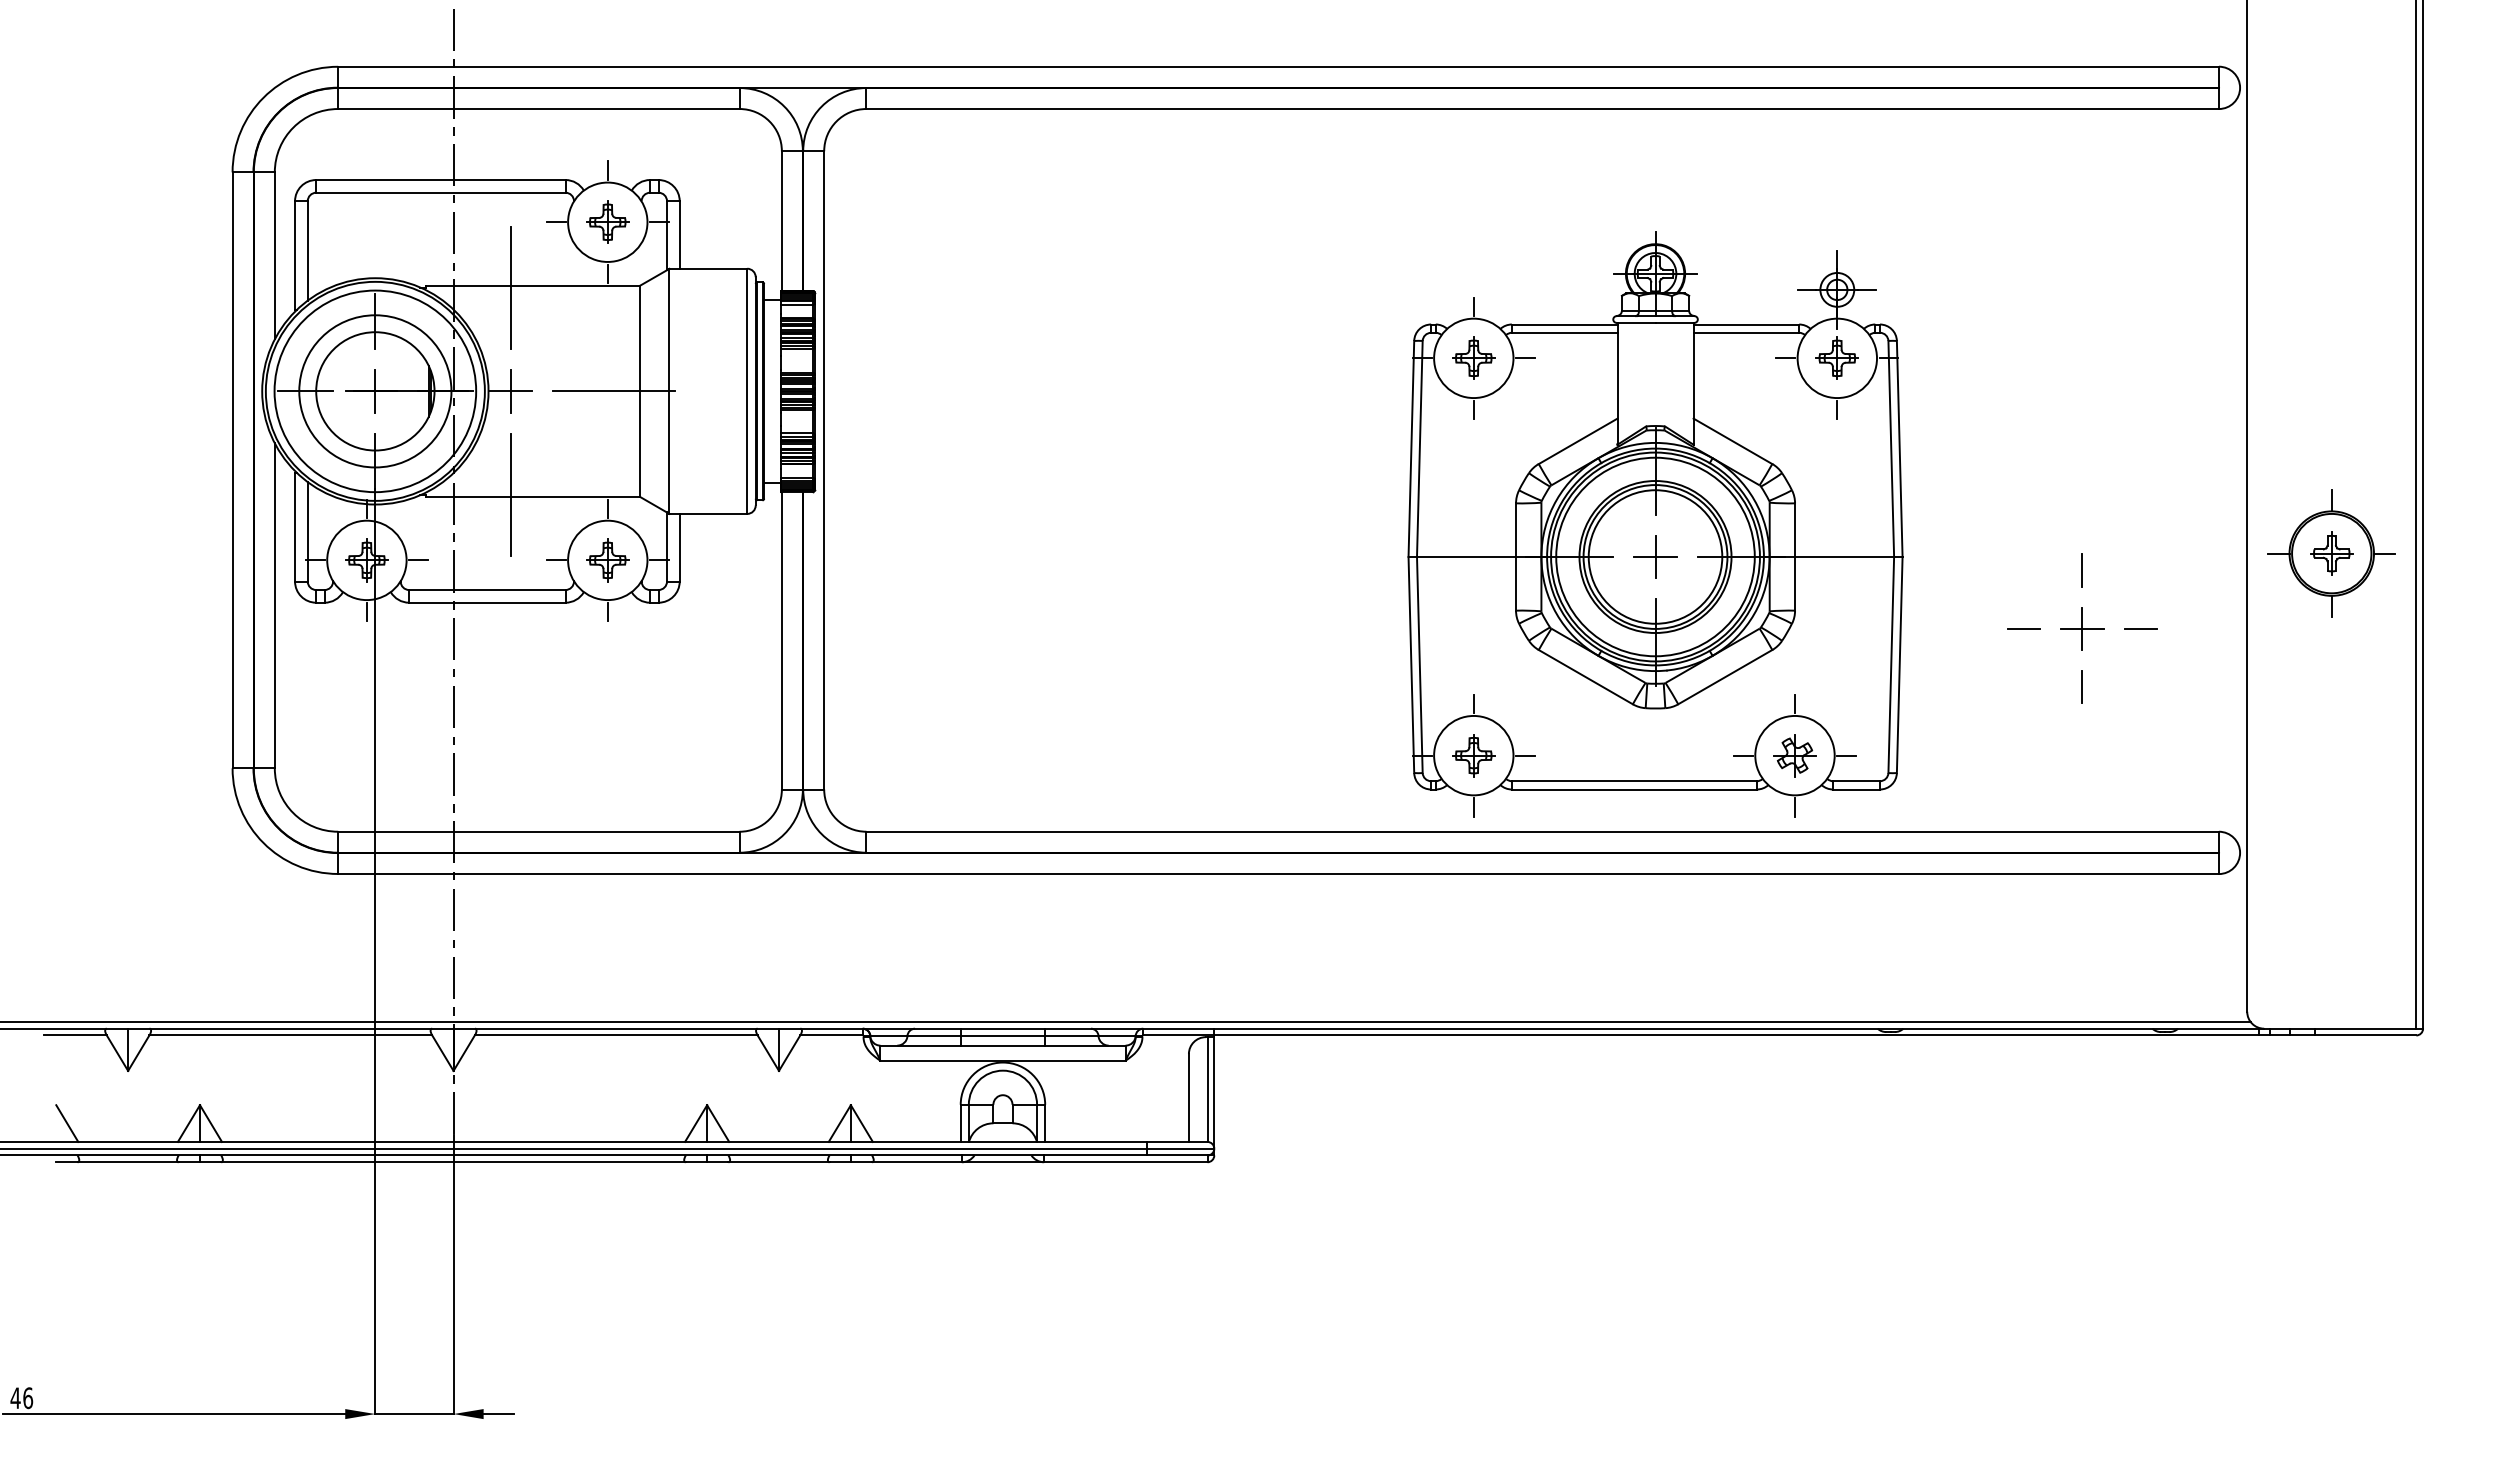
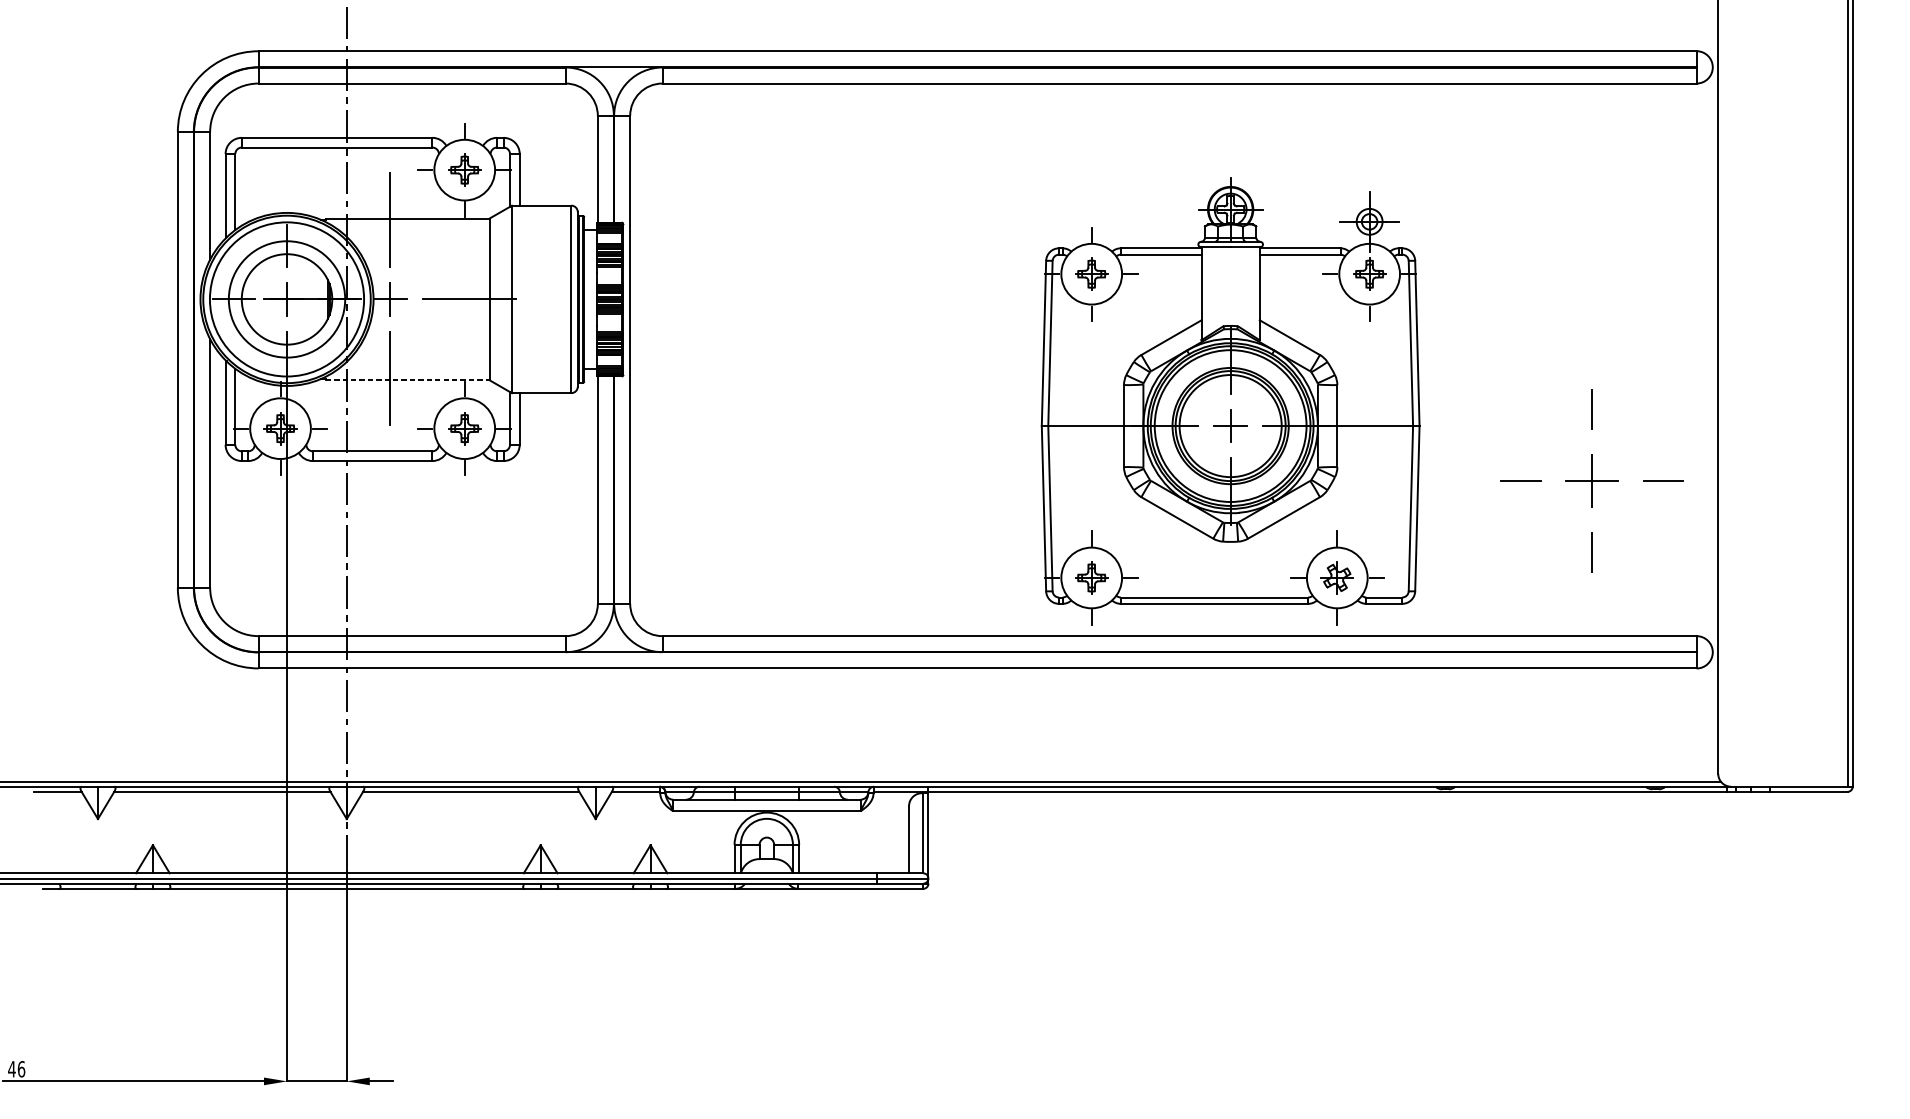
line: (533, 497) -> (407, 380), solid -> dashed
part: (1655, 524) -> (1230, 401), moved
part: (2331, 553) -> (1782, 423), removed
part: (2082, 628) -> (1592, 480), size x1.6
line: (67, 1123) -> (51, 859), removed

